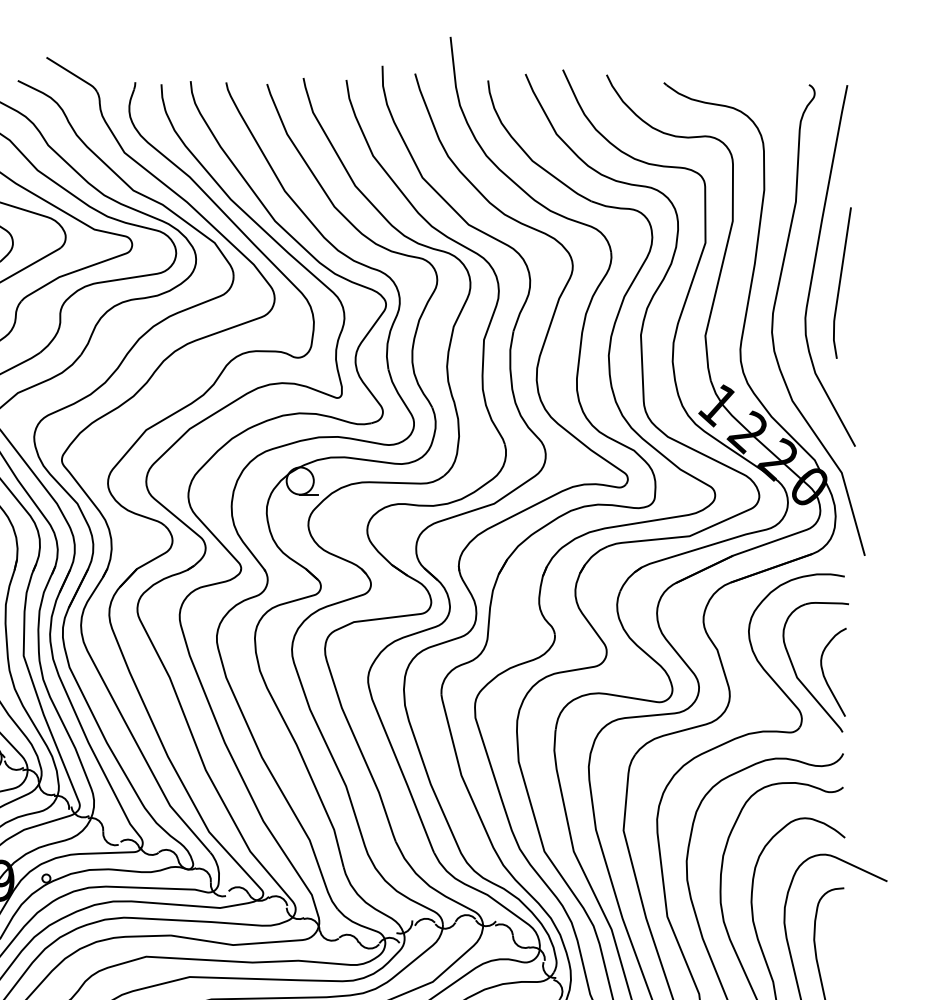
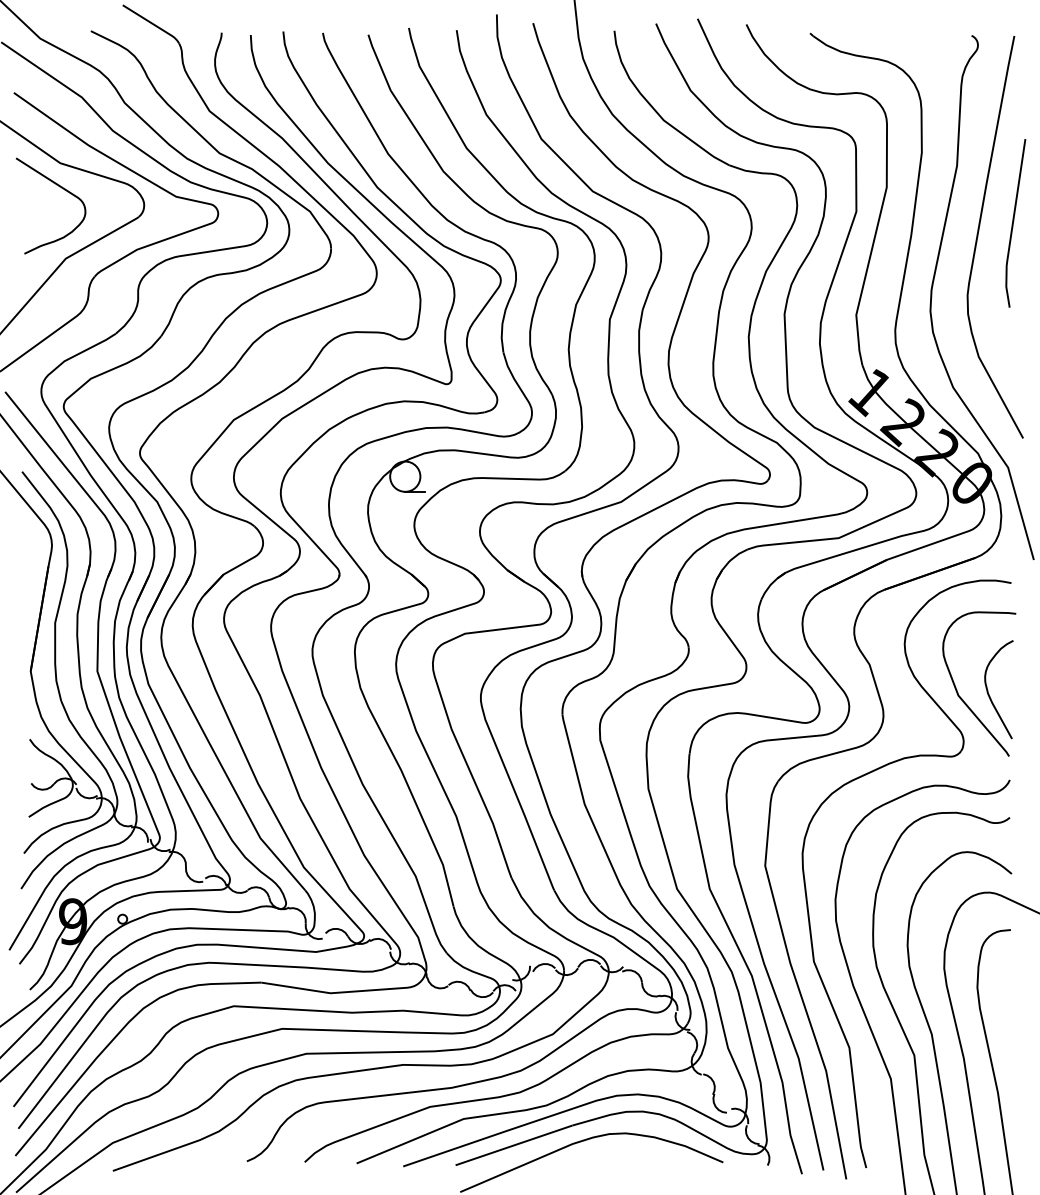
line: (840, 283) -> (1013, 223), moved

